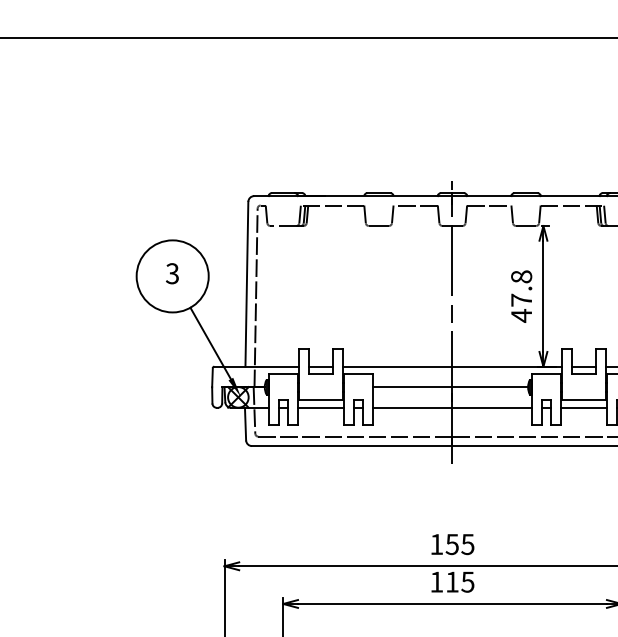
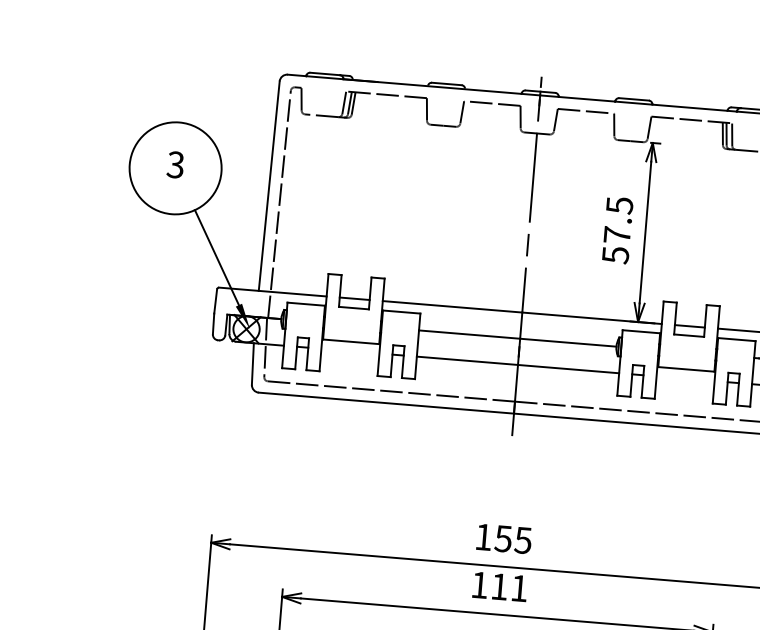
text: (521, 296) -> (617, 230), 47.8 -> 57.5
line: (320, 407) -> (350, 350), removed
line: (583, 407) -> (684, 378), removed
text: (467, 581) -> (518, 587), 115 -> 111

